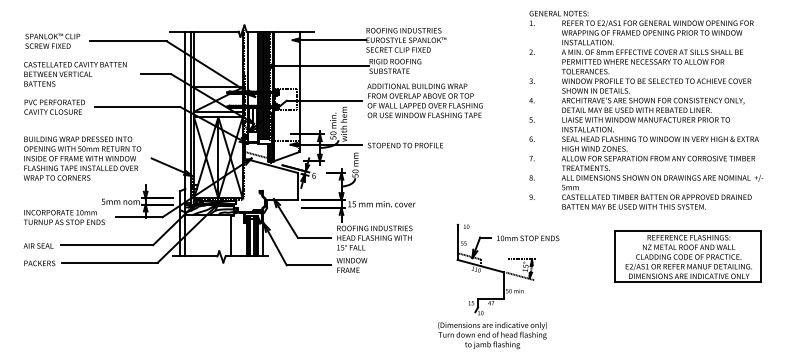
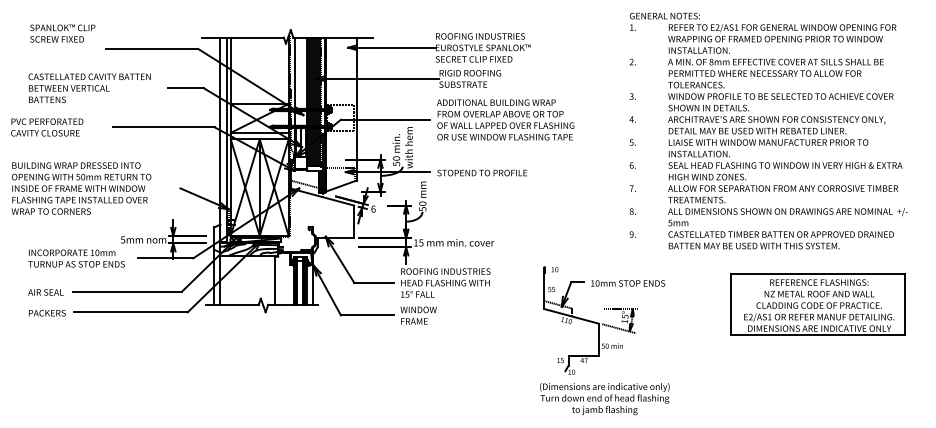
text: (52, 40) -> (62, 32), moved
text: (54, 106) -> (46, 126), moved
text: (82, 158) -> (81, 188), moved
text: (492, 335) -> (604, 398), moved

